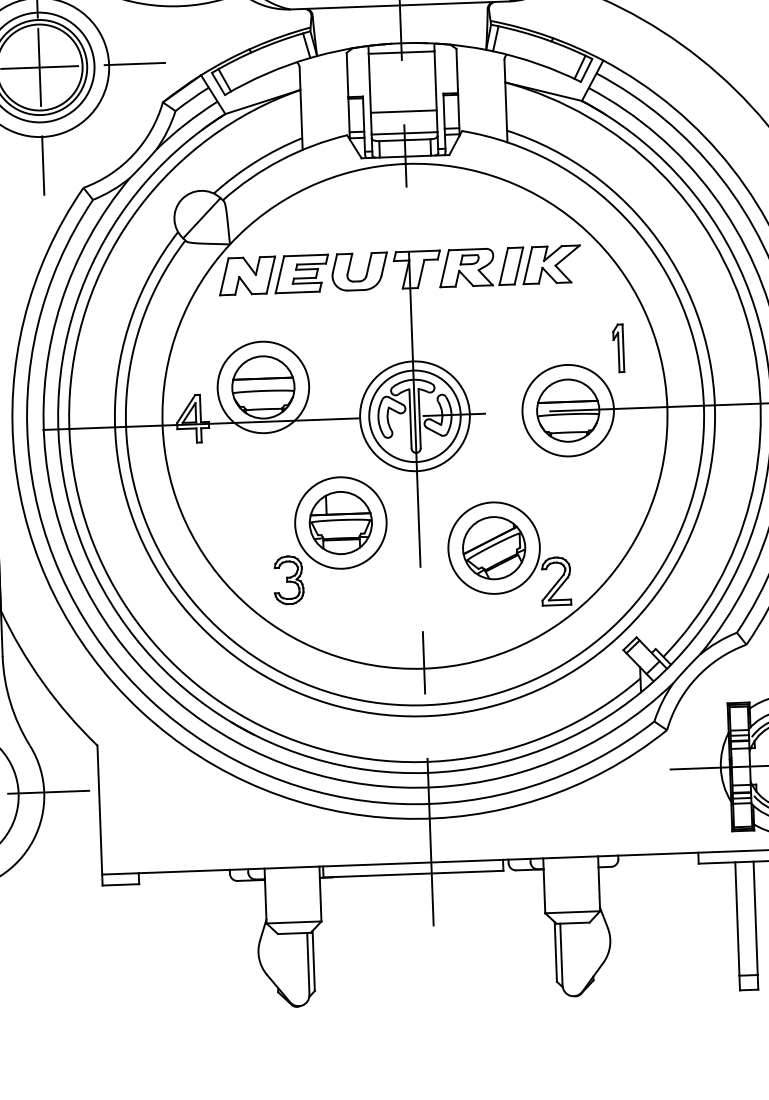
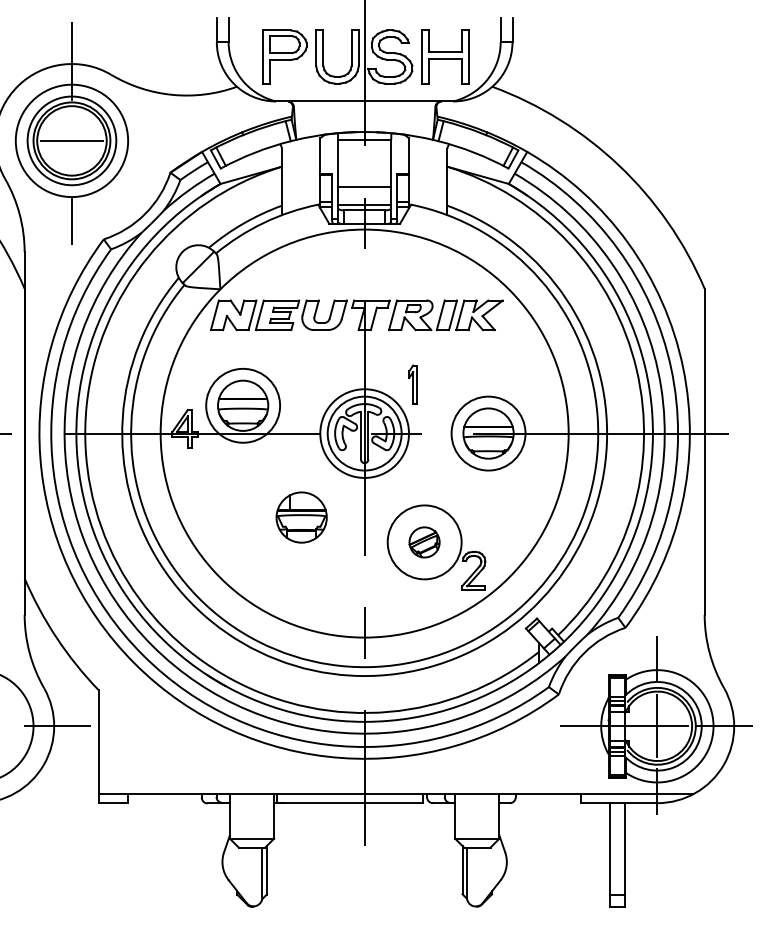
line: (134, 63) -> (148, 140), removed
line: (39, 67) -> (71, 140), removed
part: (617, 348) -> (412, 384), moved
part: (330, 539) -> (292, 530), removed
part: (493, 548) -> (424, 542), size x0.6

